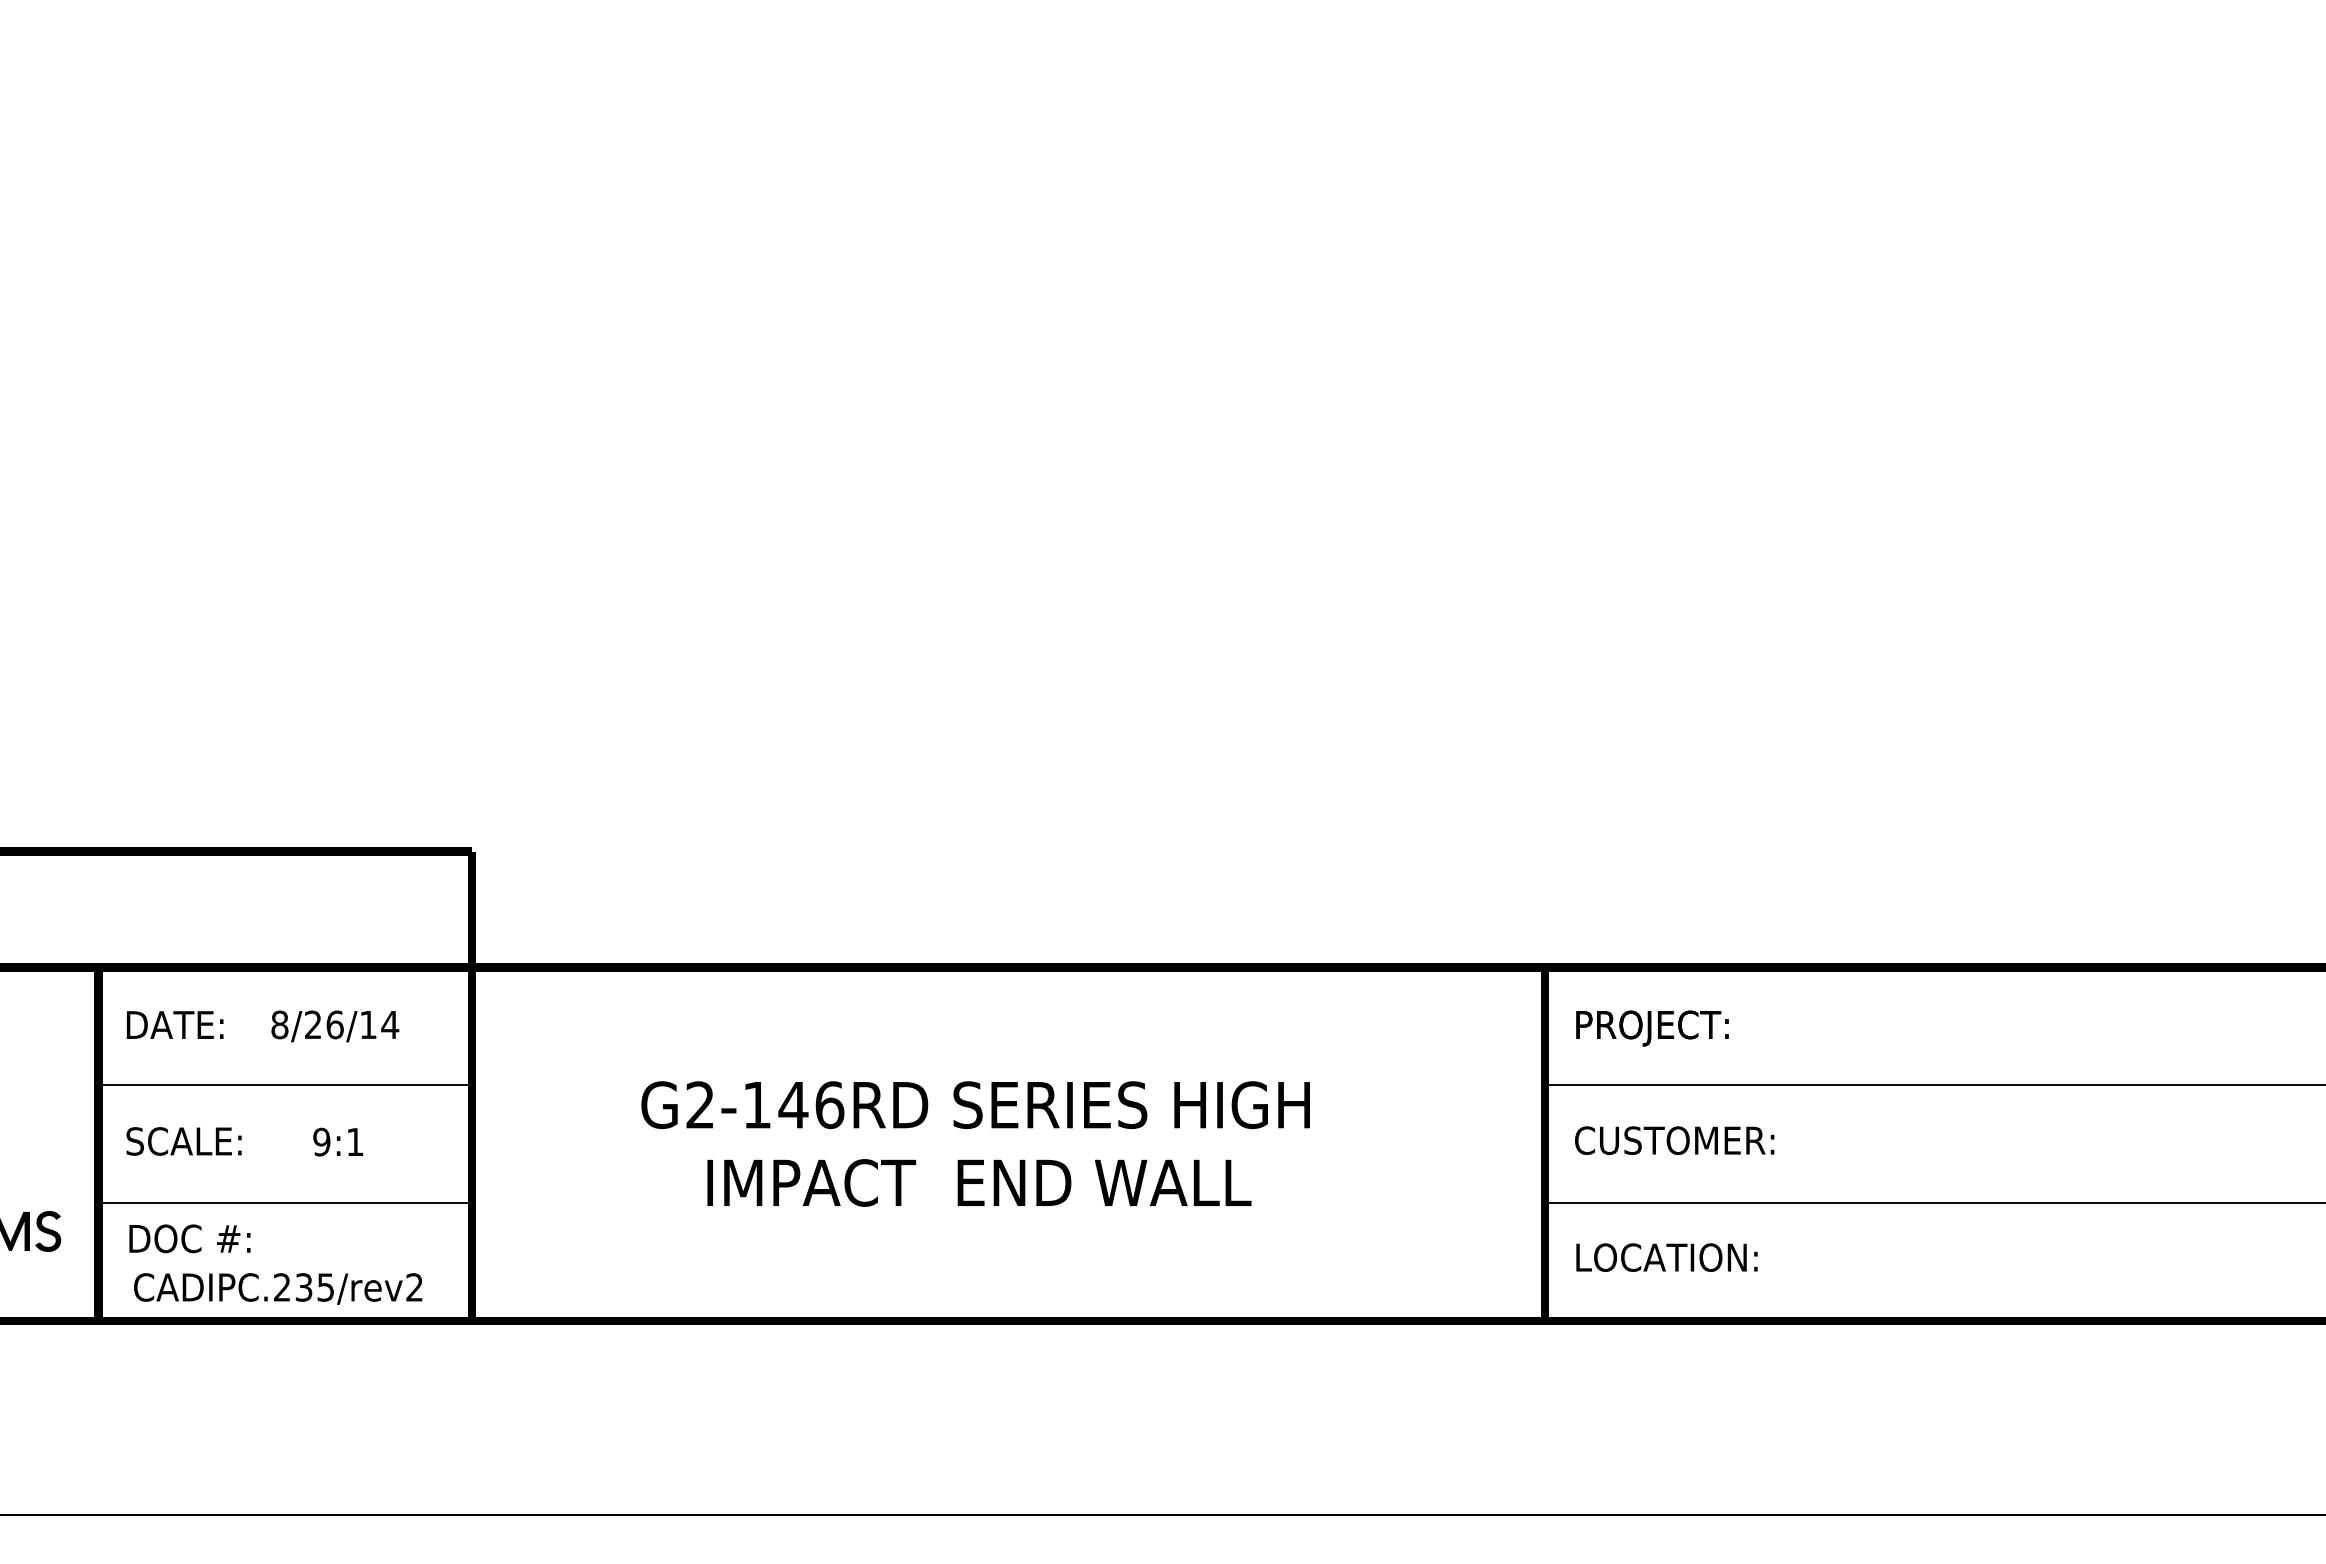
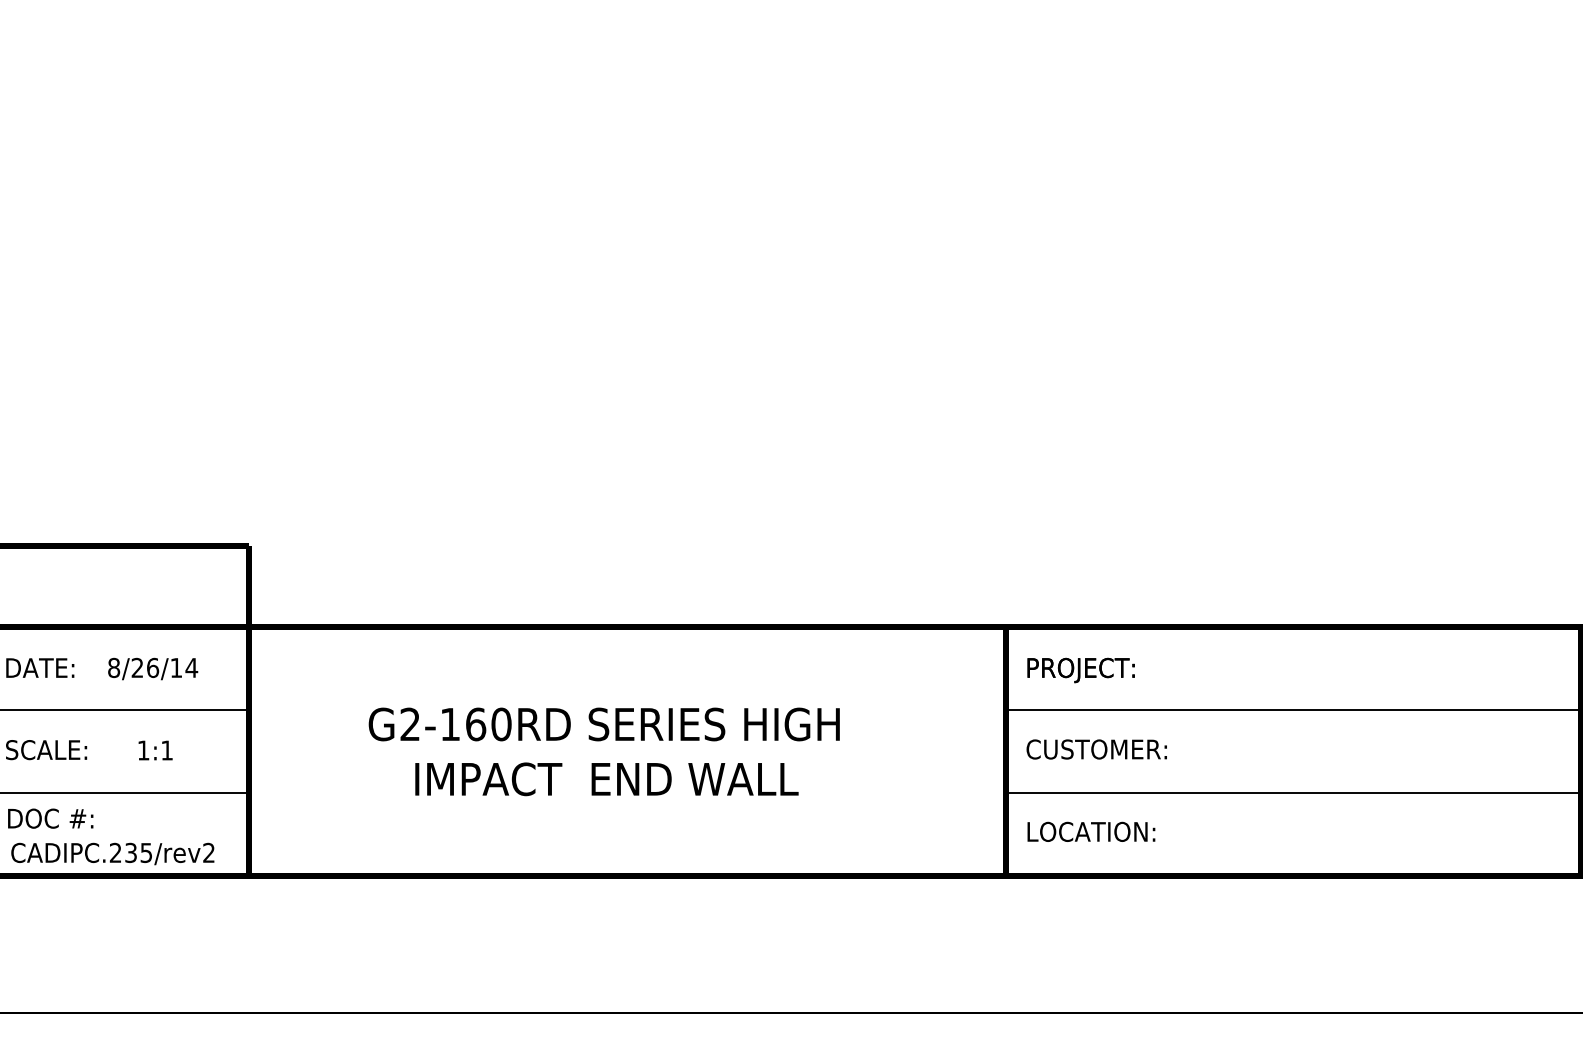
text: (811, 1105) -> (488, 724), G2-146RD -> G2-160RD
text: (321, 1141) -> (143, 750), 9:1 -> 1:1

